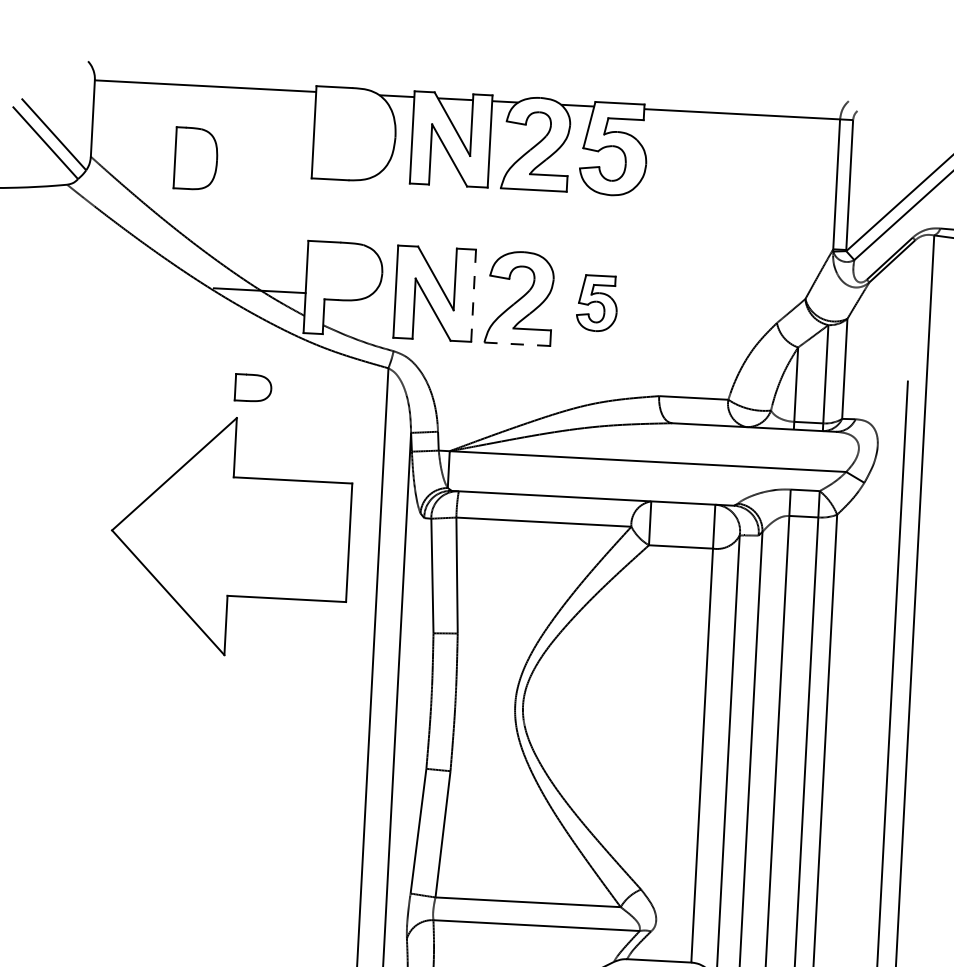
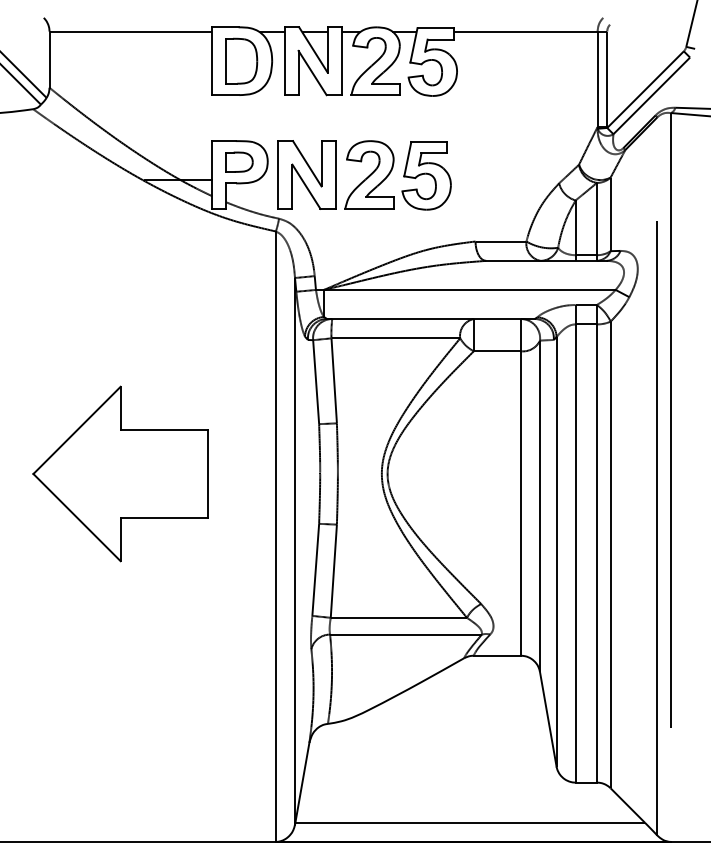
part: (195, 157) -> (241, 60), moved
line: (473, 296) -> (335, 175), dashed -> solid
part: (597, 302) -> (426, 175), size x1.67
line: (517, 343) -> (369, 208), dashed -> solid
part: (253, 387) -> (239, 161), moved
part: (230, 535) -> (120, 473), moved

